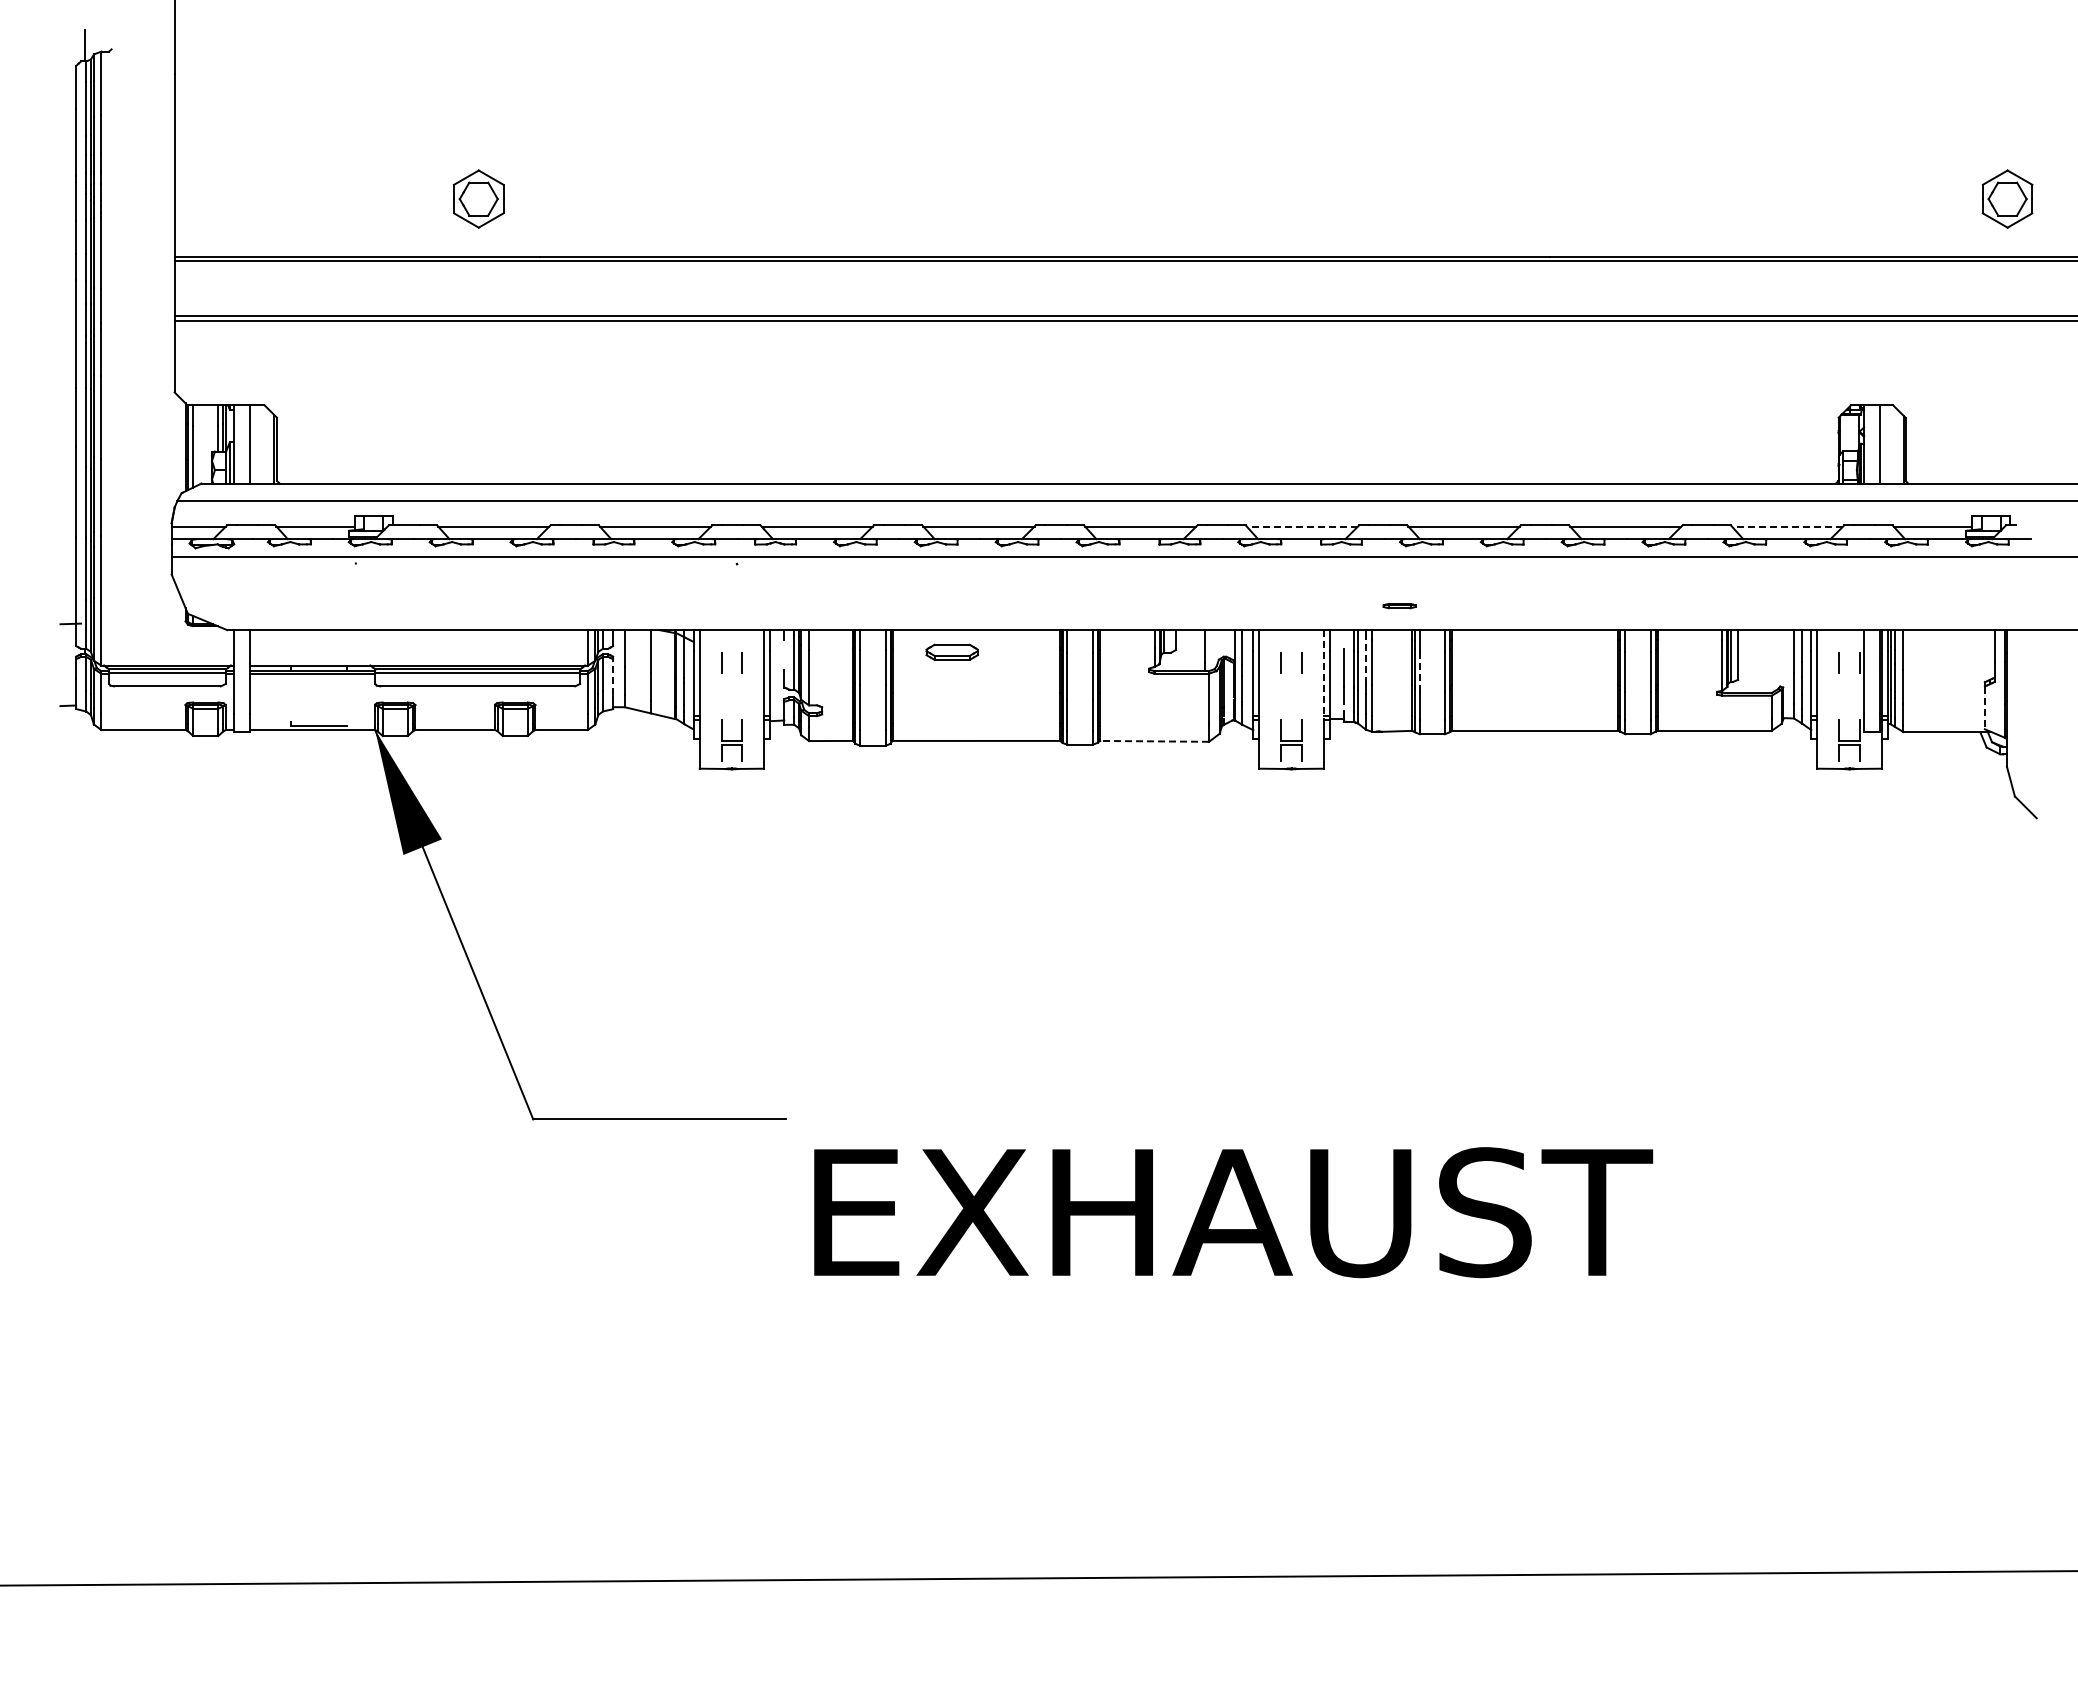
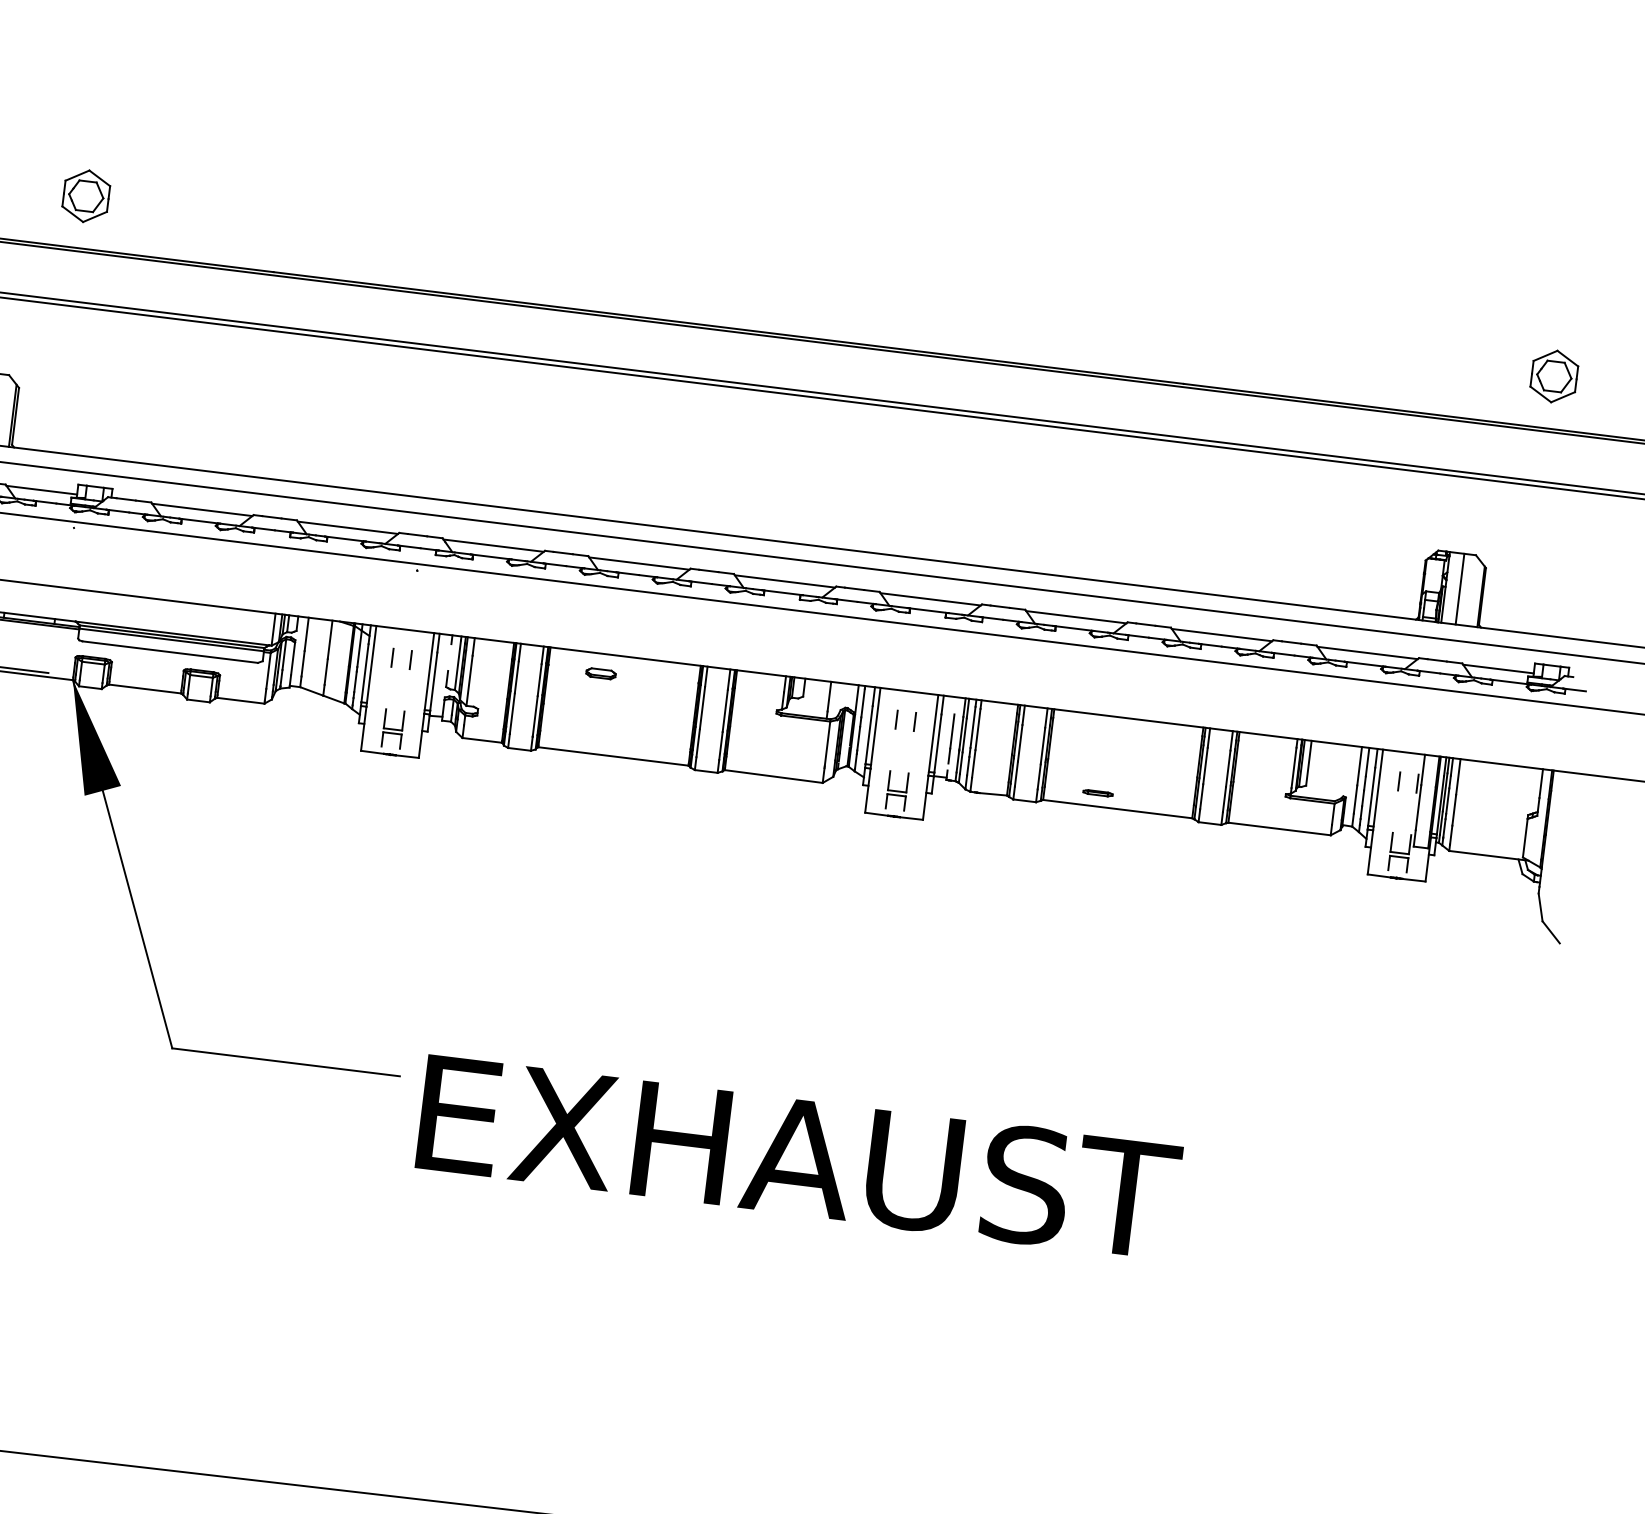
part: (478, 198) -> (86, 195), moved
part: (2007, 198) -> (1554, 375), moved
line: (1302, 526) -> (930, 599), dashed -> solid
line: (1787, 526) -> (1367, 652), dashed -> solid
part: (1399, 606) -> (1097, 793), moved
part: (951, 651) -> (600, 673), size x0.62
line: (1365, 660) -> (972, 726), dashed -> solid
line: (1419, 671) -> (1020, 742), dashed -> solid
line: (1323, 675) -> (933, 735), dashed -> solid
line: (613, 677) -> (293, 659), dashed -> solid
line: (1984, 708) -> (1524, 838), dashed -> solid
line: (1154, 741) -> (773, 776), dashed -> solid
text: (1233, 1212) -> (799, 1157), moved

